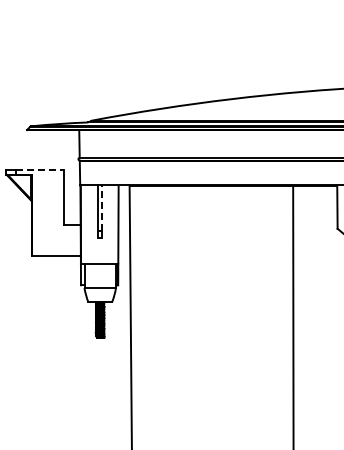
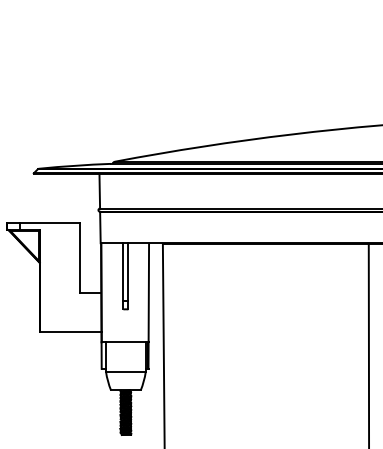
line: (39, 169) -> (49, 223), dashed -> solid
line: (102, 208) -> (128, 272), dashed -> solid

